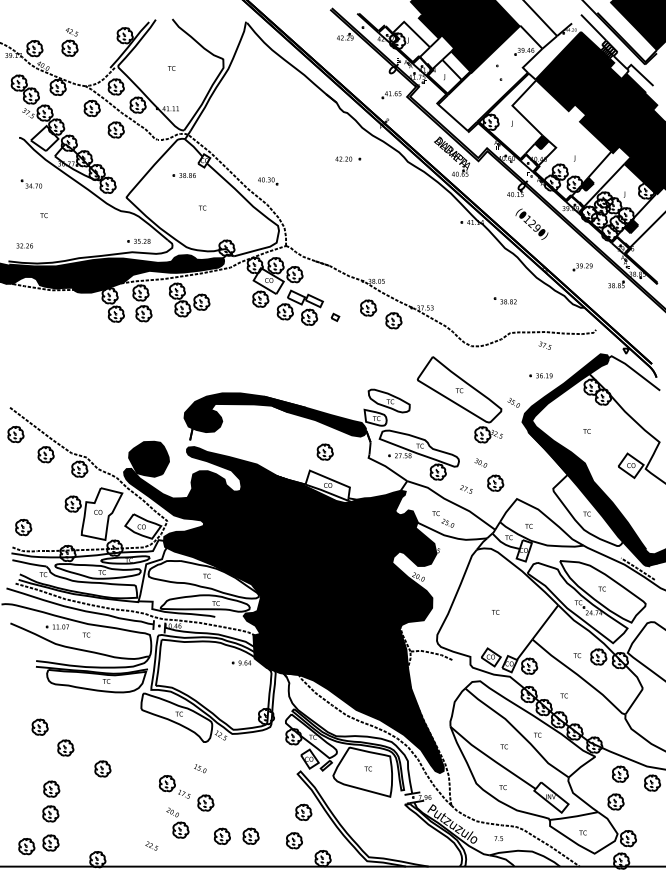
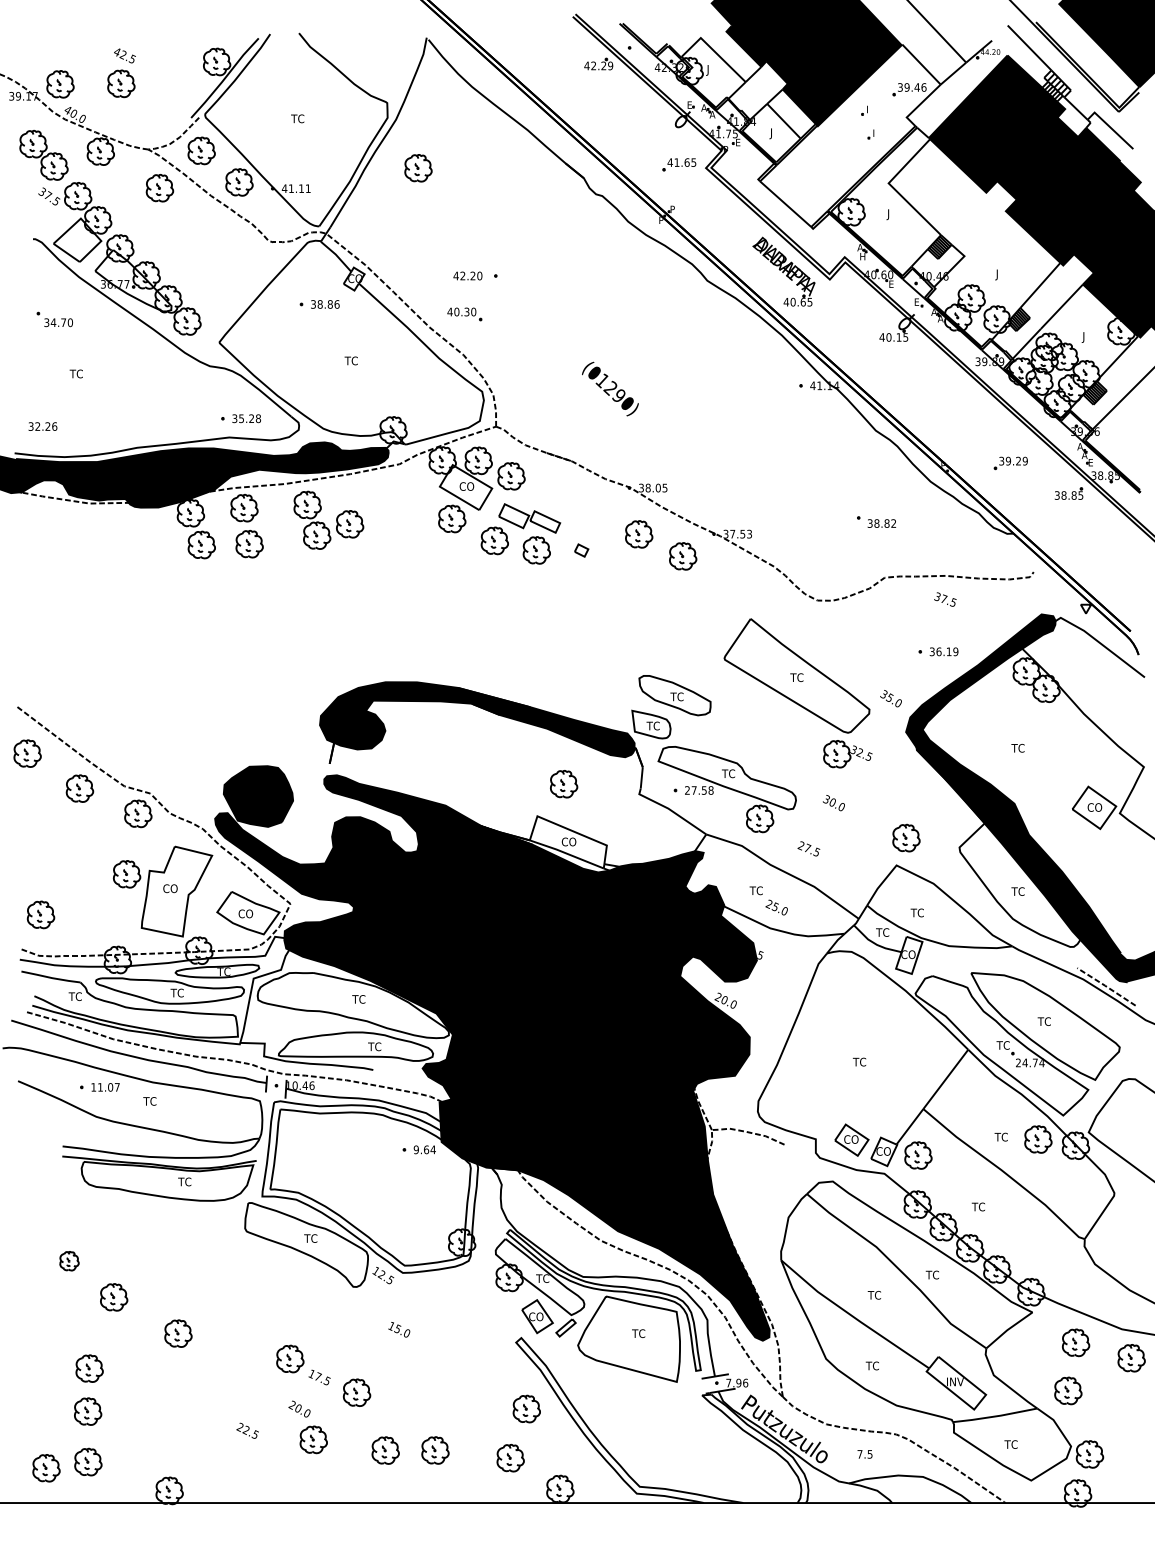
part: (115, 129) -> (417, 167), moved
part: (348, 158) -> (476, 274), moved
text: (531, 223) -> (609, 387), moved
part: (495, 482) -> (906, 836), moved
part: (39, 726) -> (68, 1260), size x0.7
text: (200, 768) -> (399, 1329), moved
text: (151, 845) -> (247, 1429), moved

